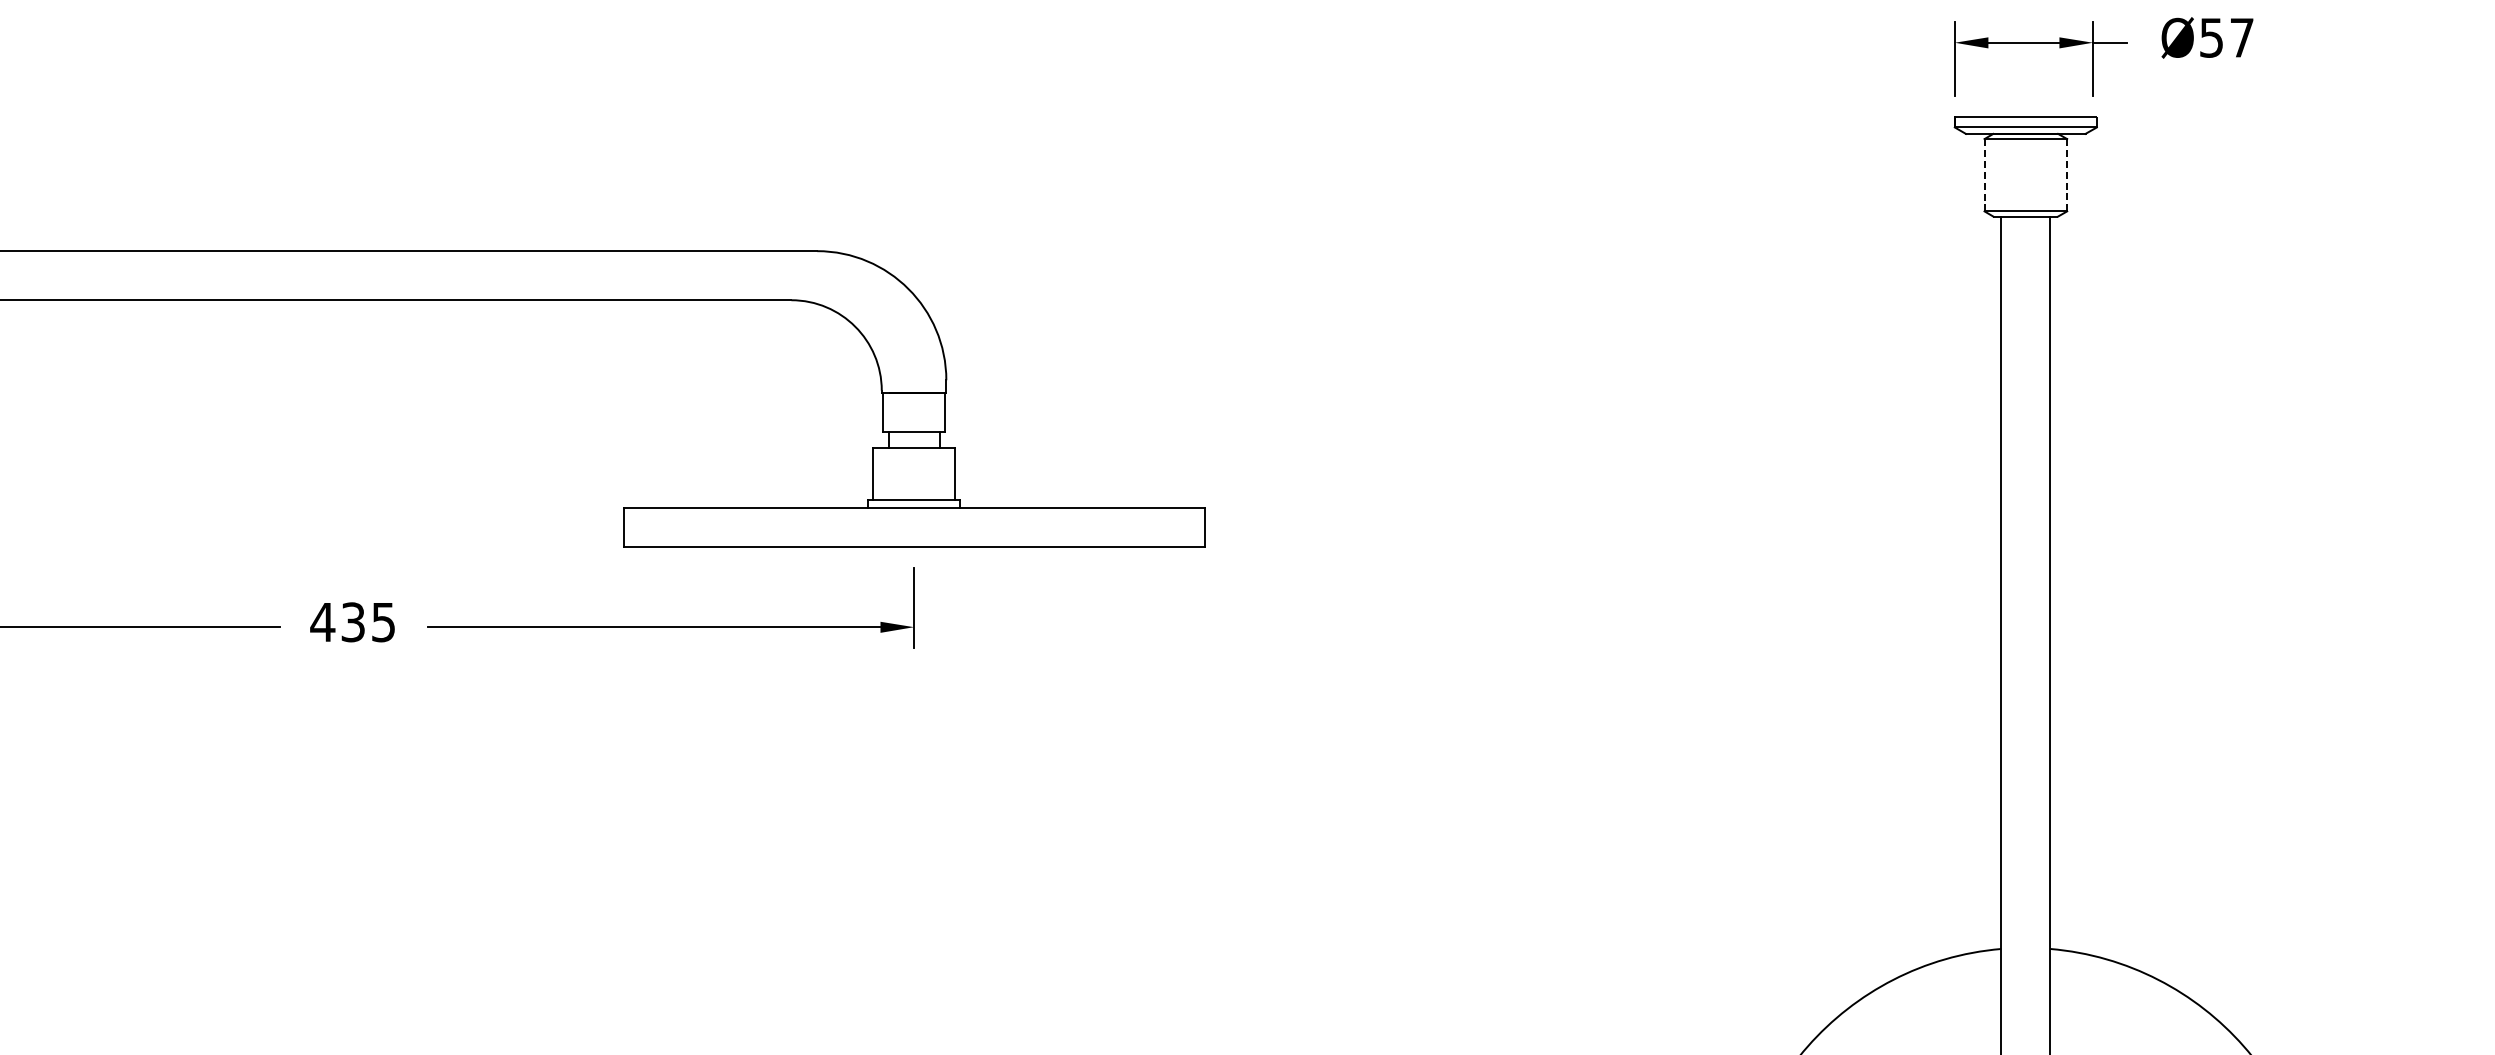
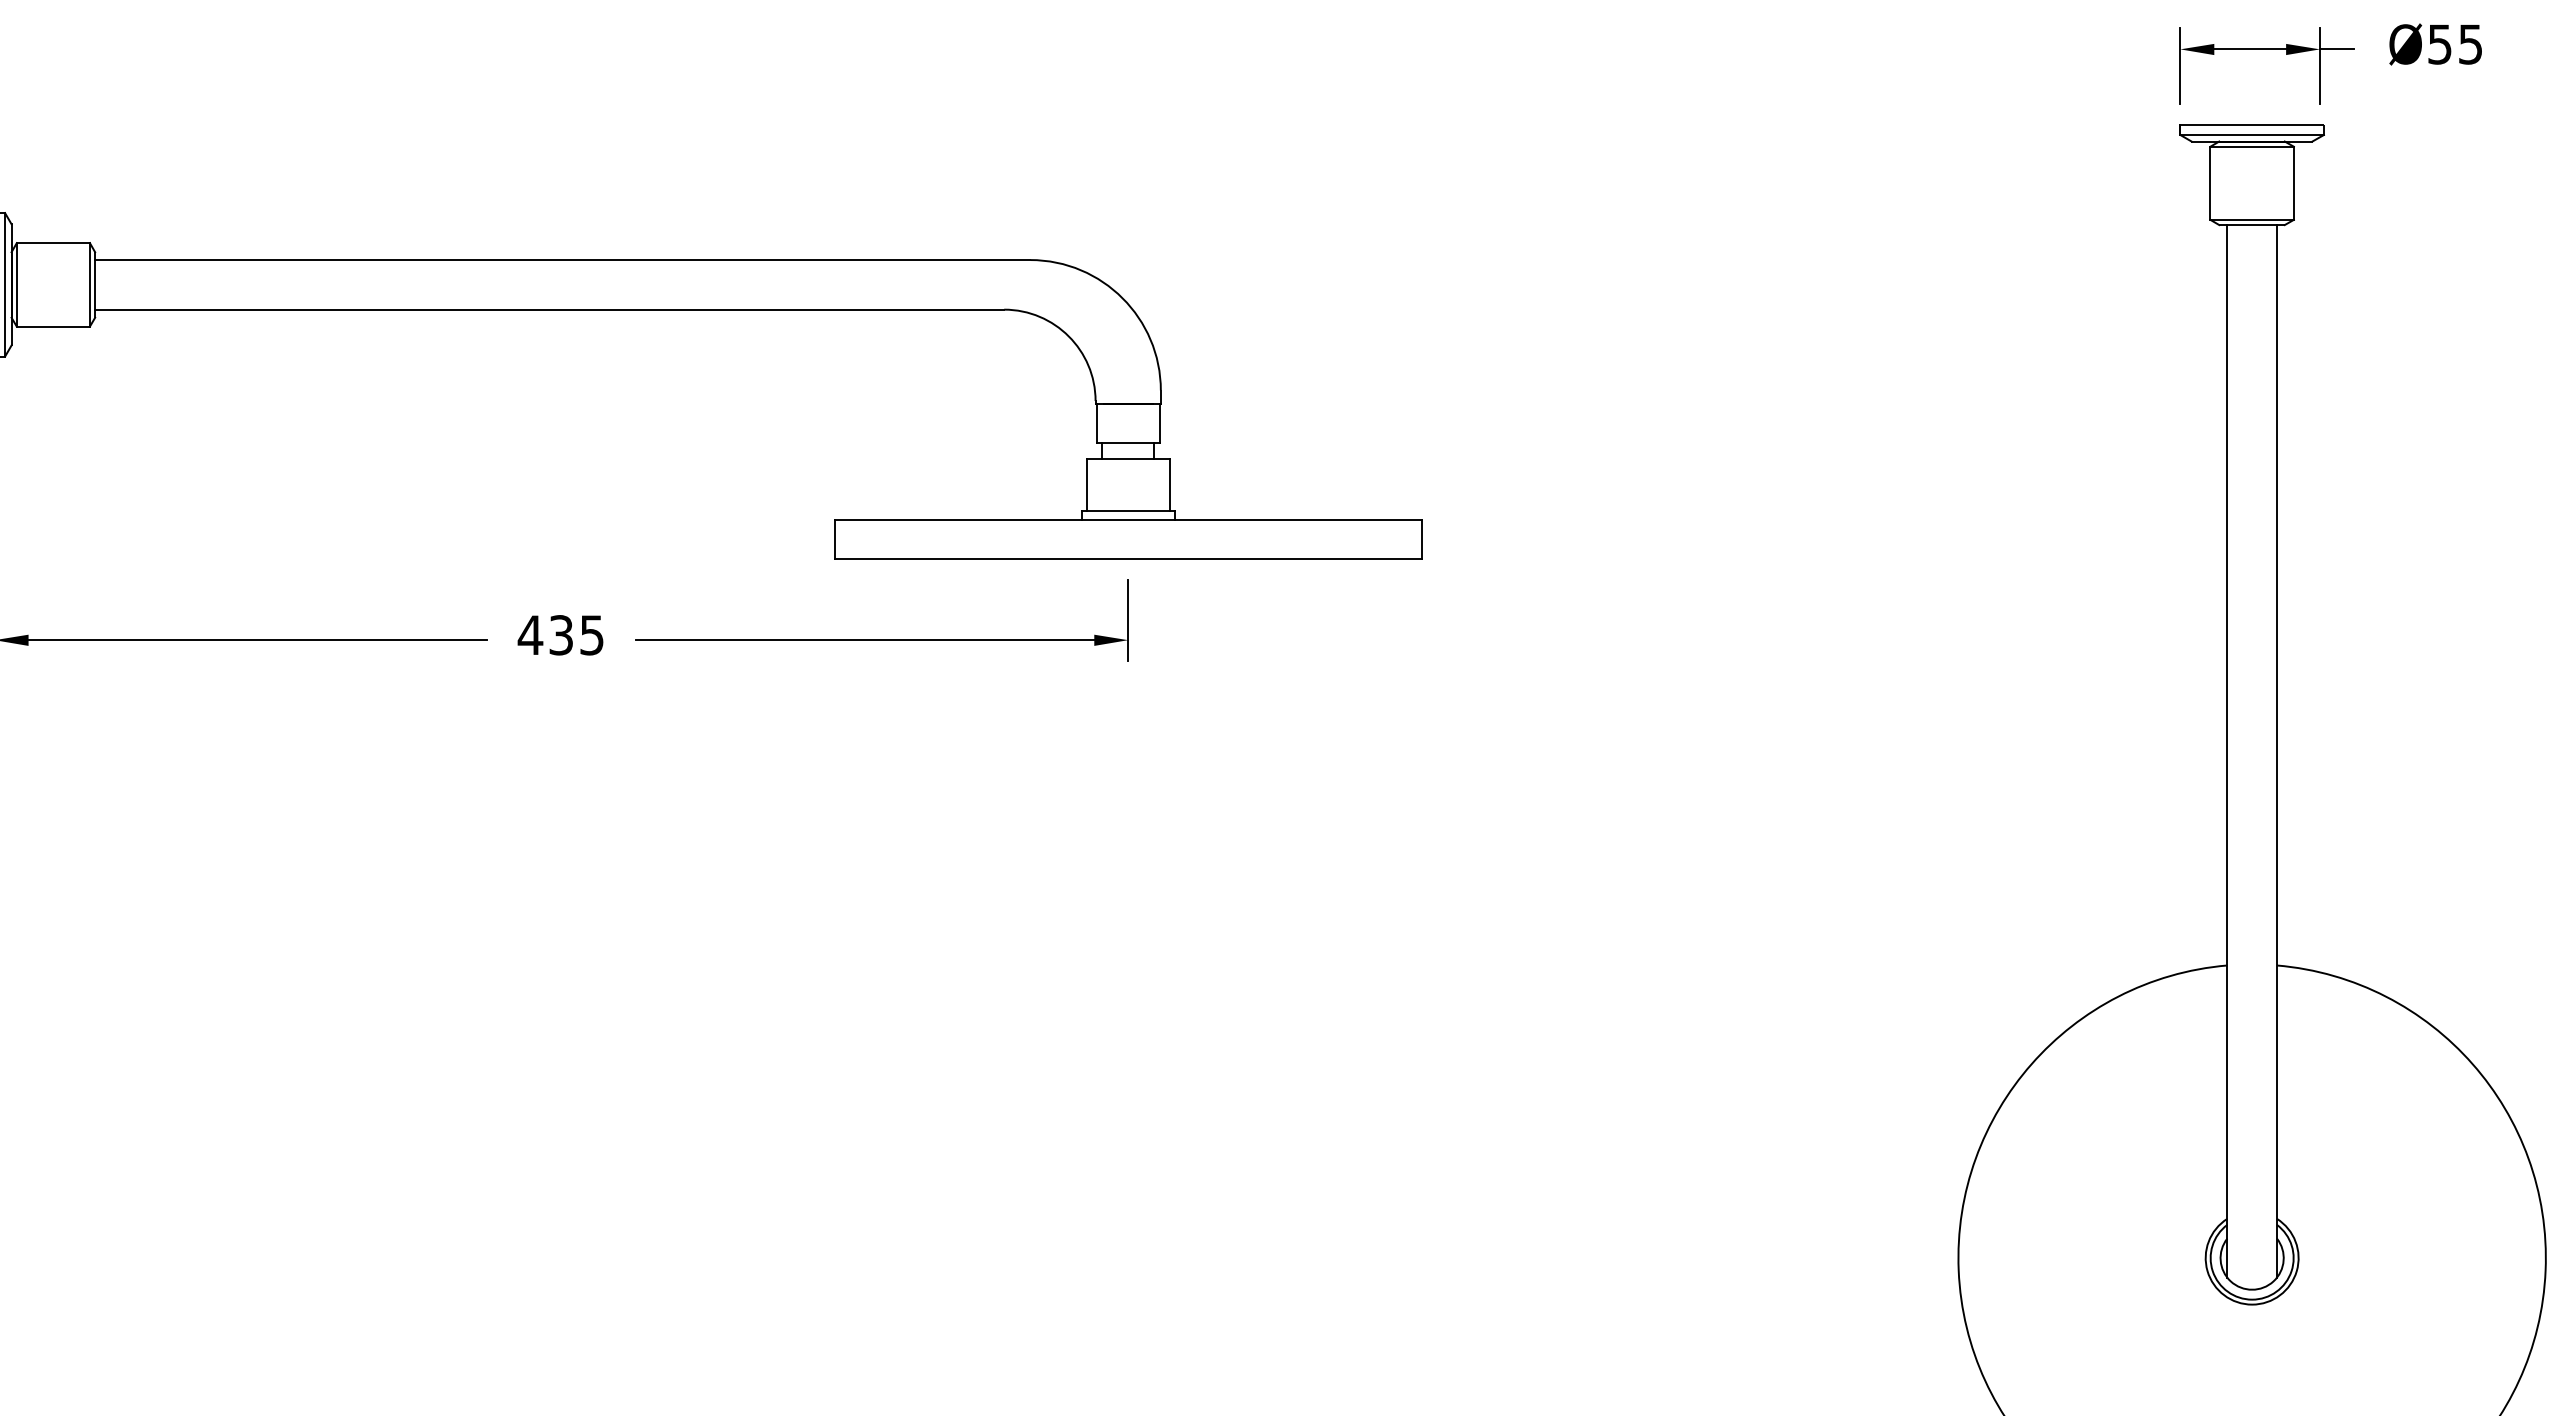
text: (2241, 37) -> (2470, 44), Ø57 -> Ø55
line: (1984, 175) -> (2210, 183), dashed -> solid
line: (2066, 175) -> (2293, 183), dashed -> solid

